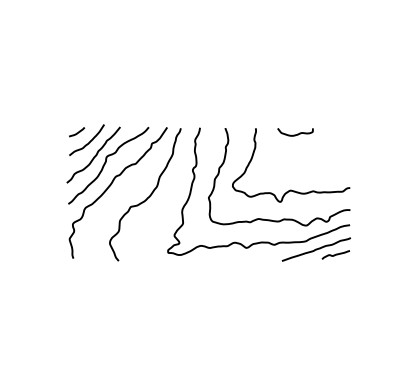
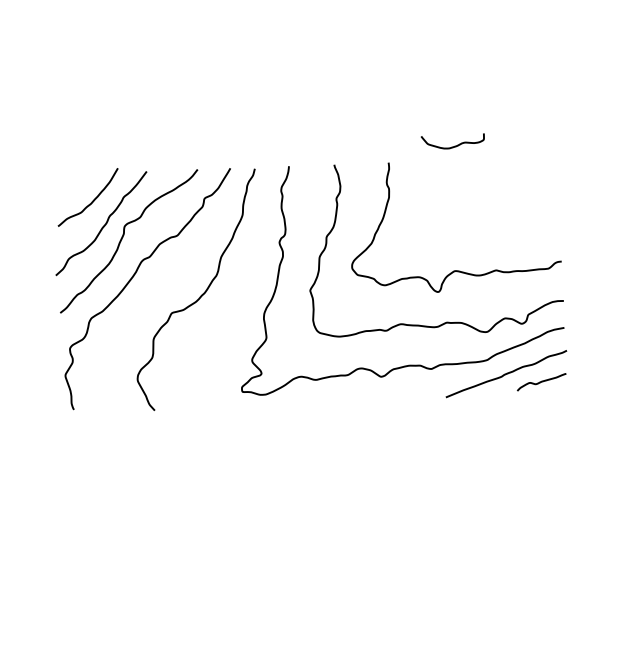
curve: (77, 132) -> (70, 184), removed
curve: (295, 134) -> (453, 145), moved

